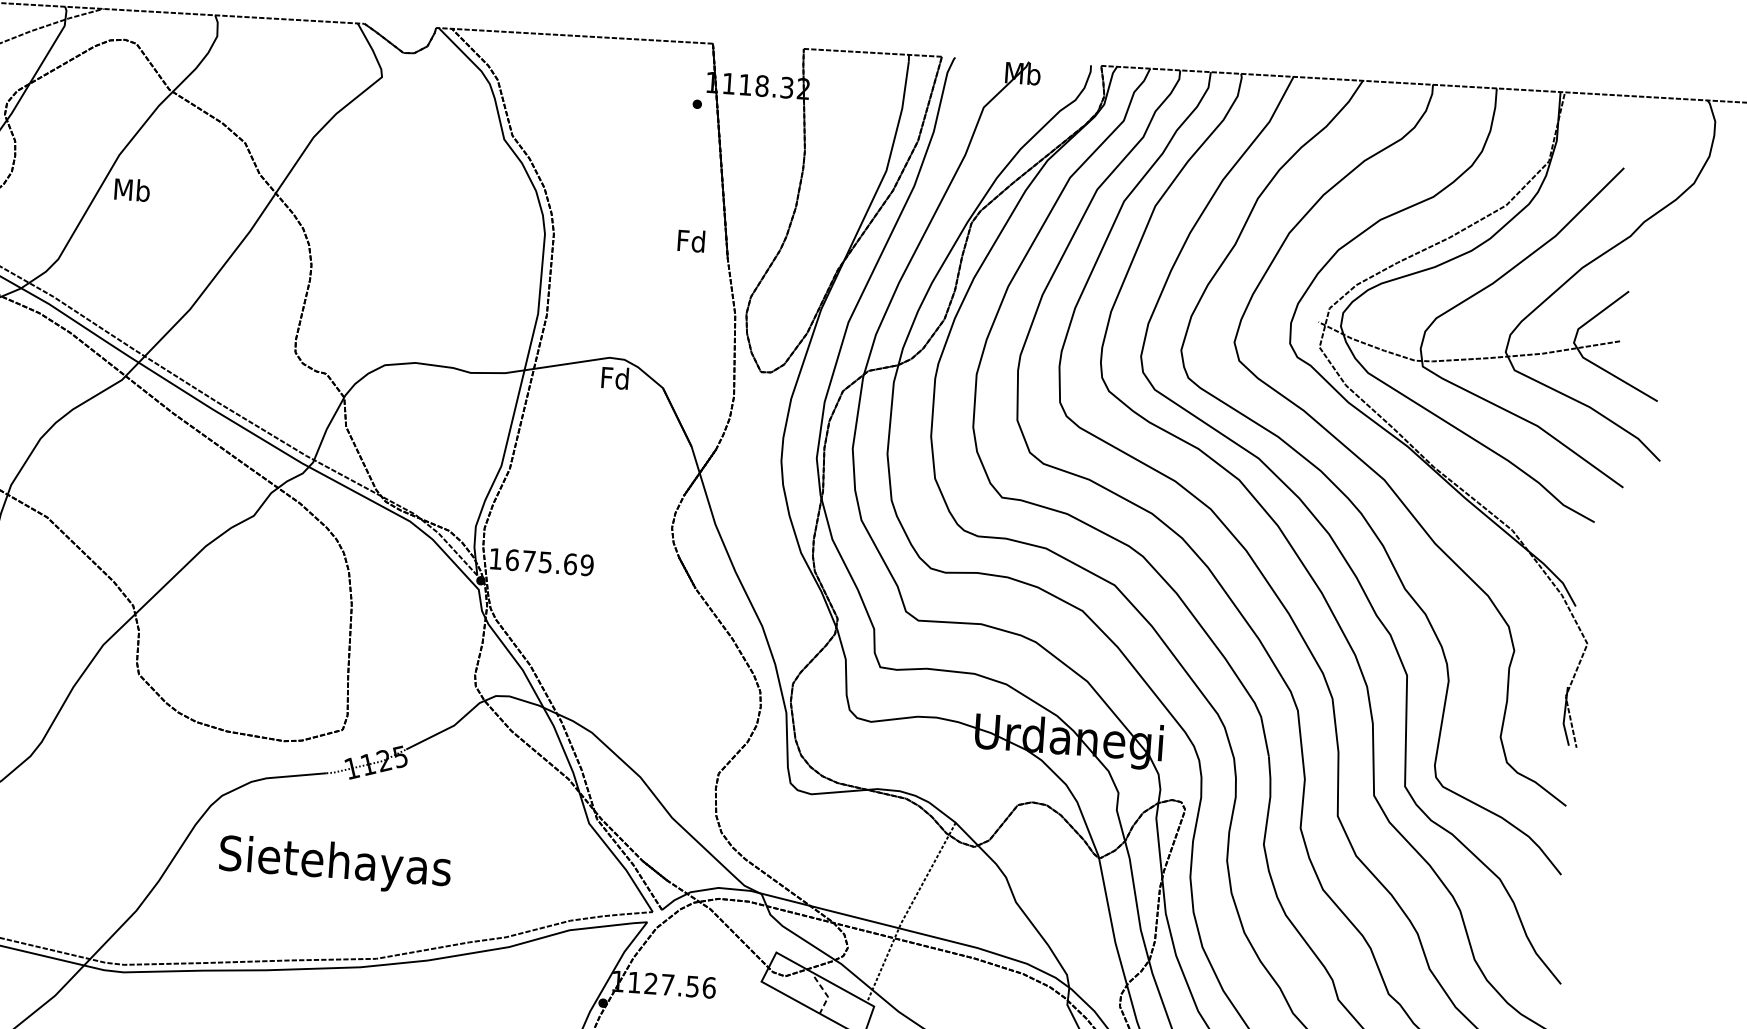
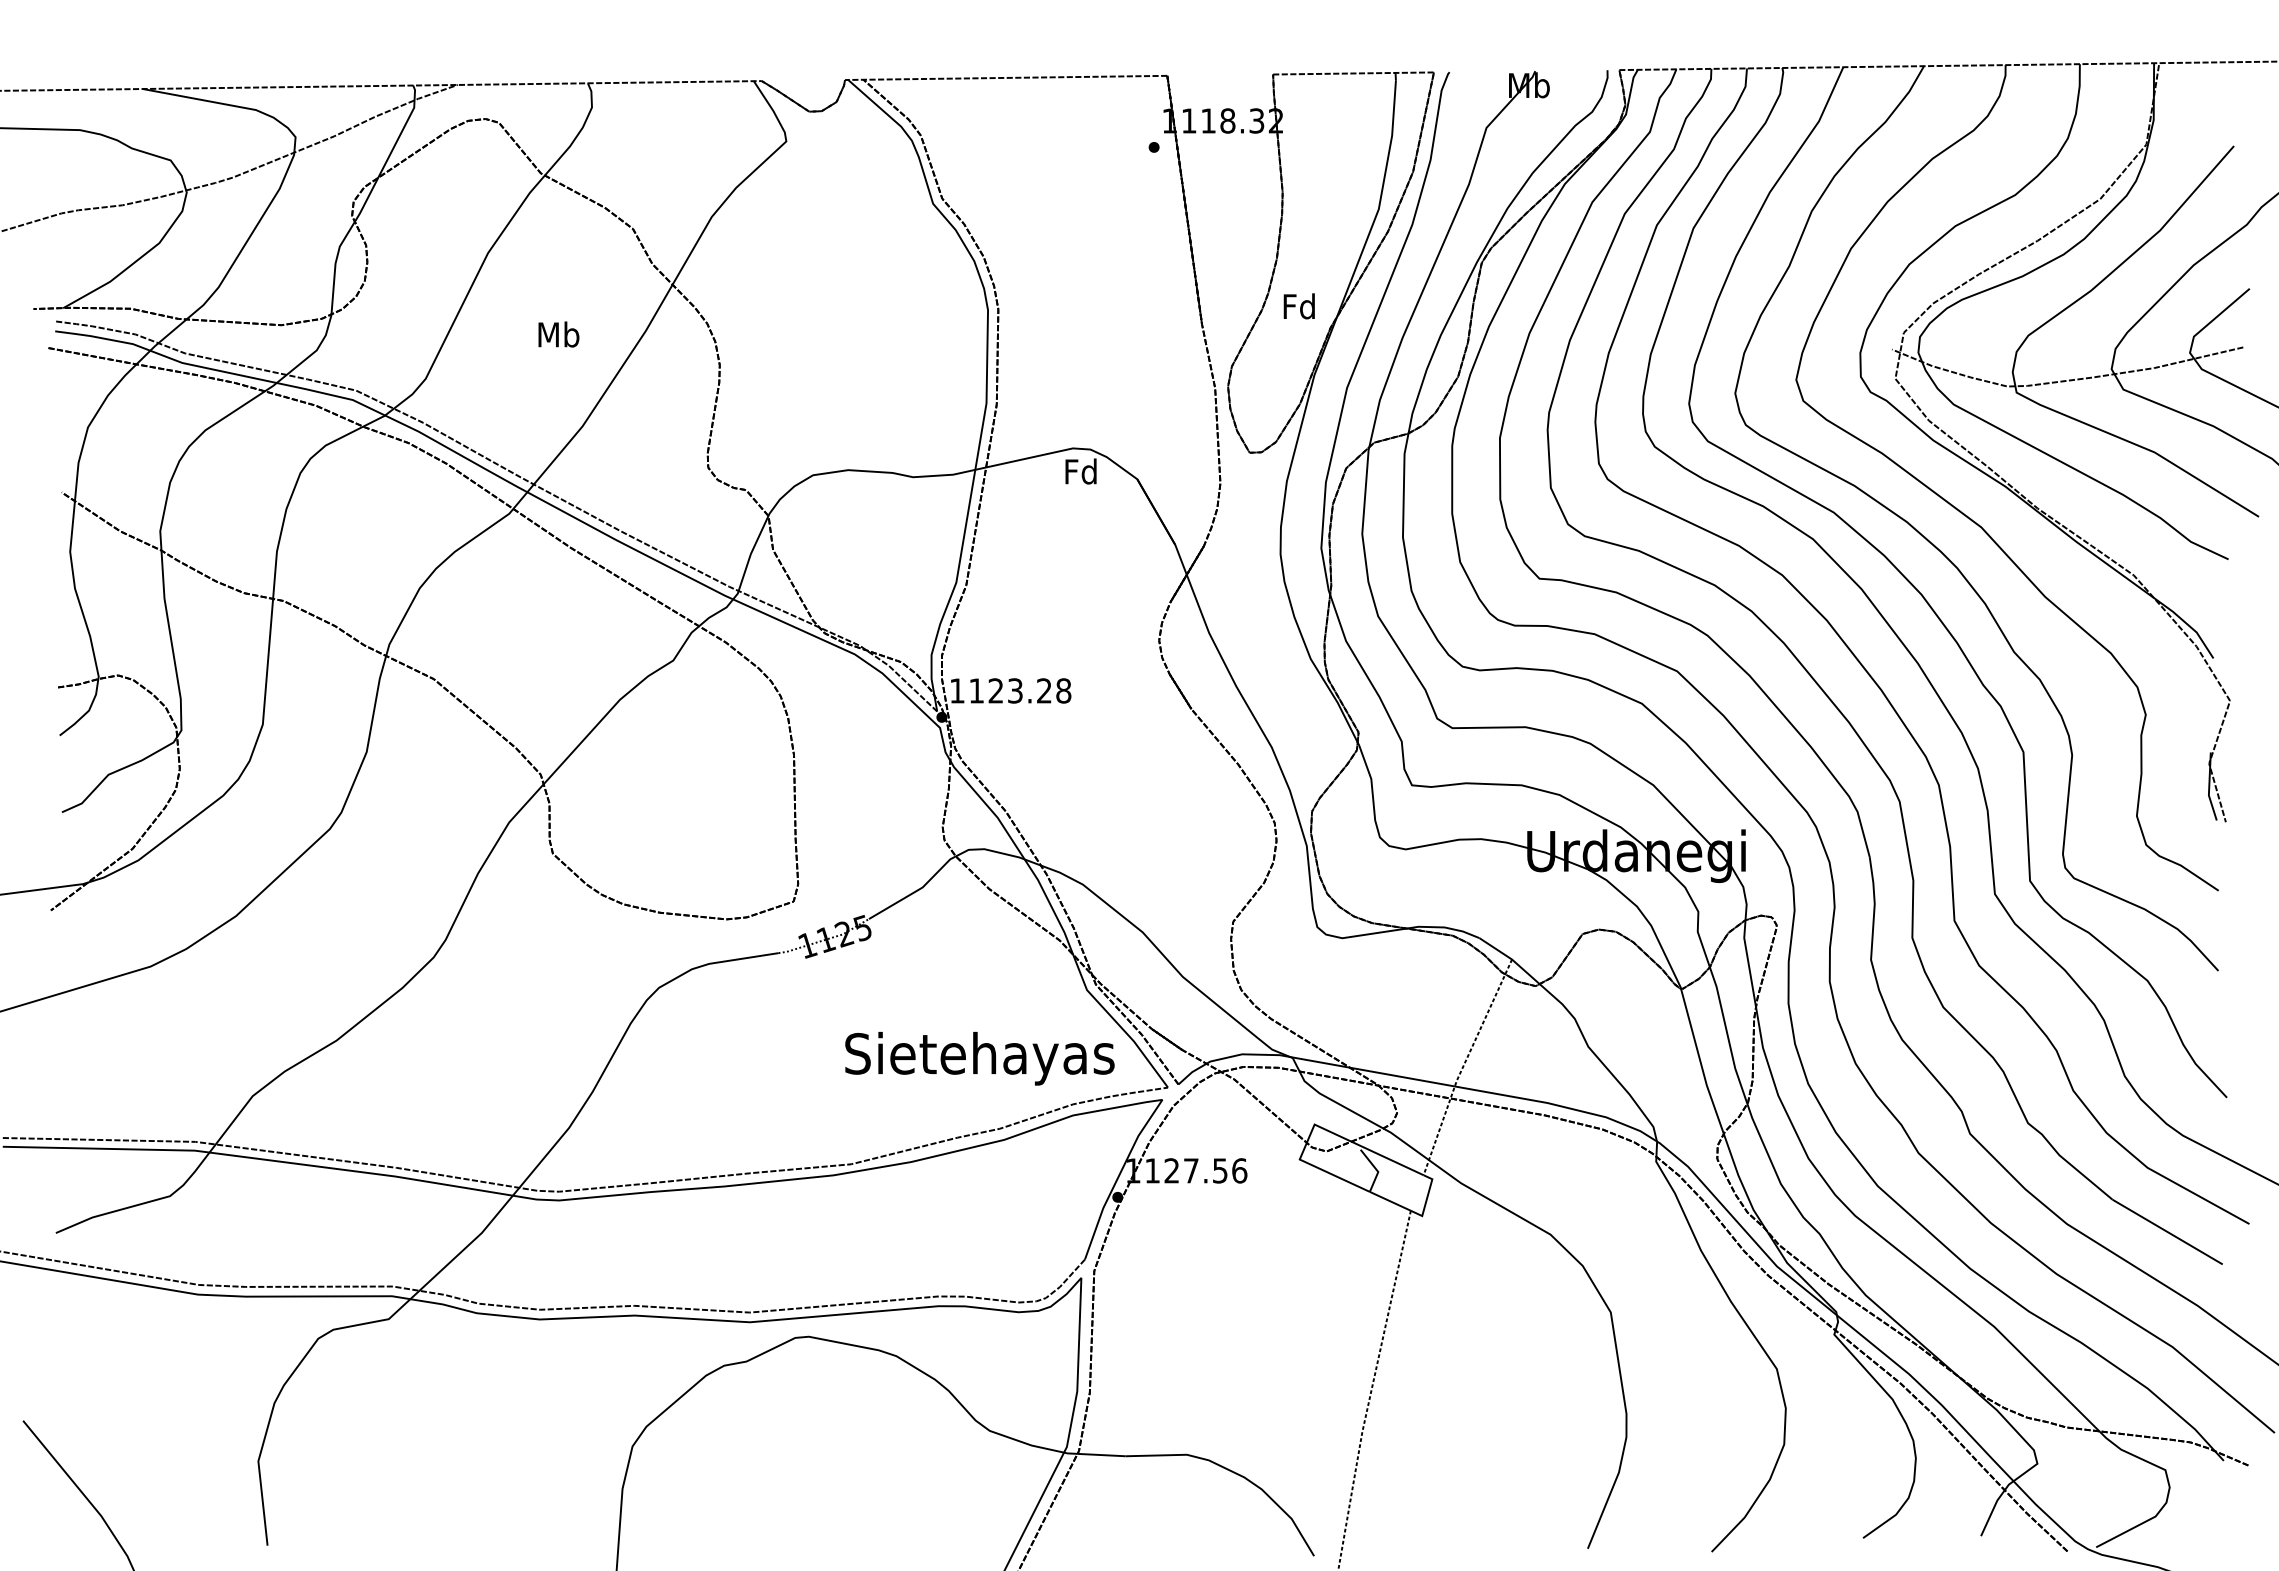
text: (131, 189) -> (558, 334), moved
text: (690, 241) -> (1298, 306), moved
text: (550, 562) -> (1020, 690), 1675.69 -> 1123.28
text: (334, 864) -> (979, 1058), moved
line: (826, 994) -> (1376, 1169), dashed -> solid

